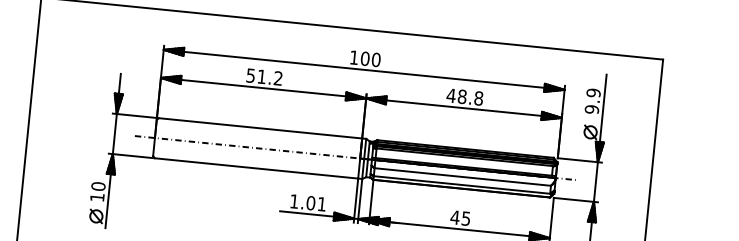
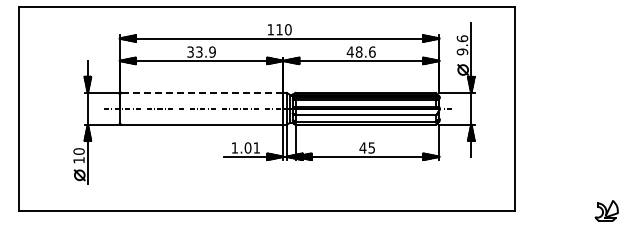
text: (365, 58) -> (279, 29), 100 -> 110
text: (264, 76) -> (201, 51), 51.2 -> 33.9
text: (593, 92) -> (462, 38), 9.9 -> 9.6
text: (479, 97) -> (372, 51), 48.8 -> 48.6
line: (259, 127) -> (201, 92), solid -> dashed

